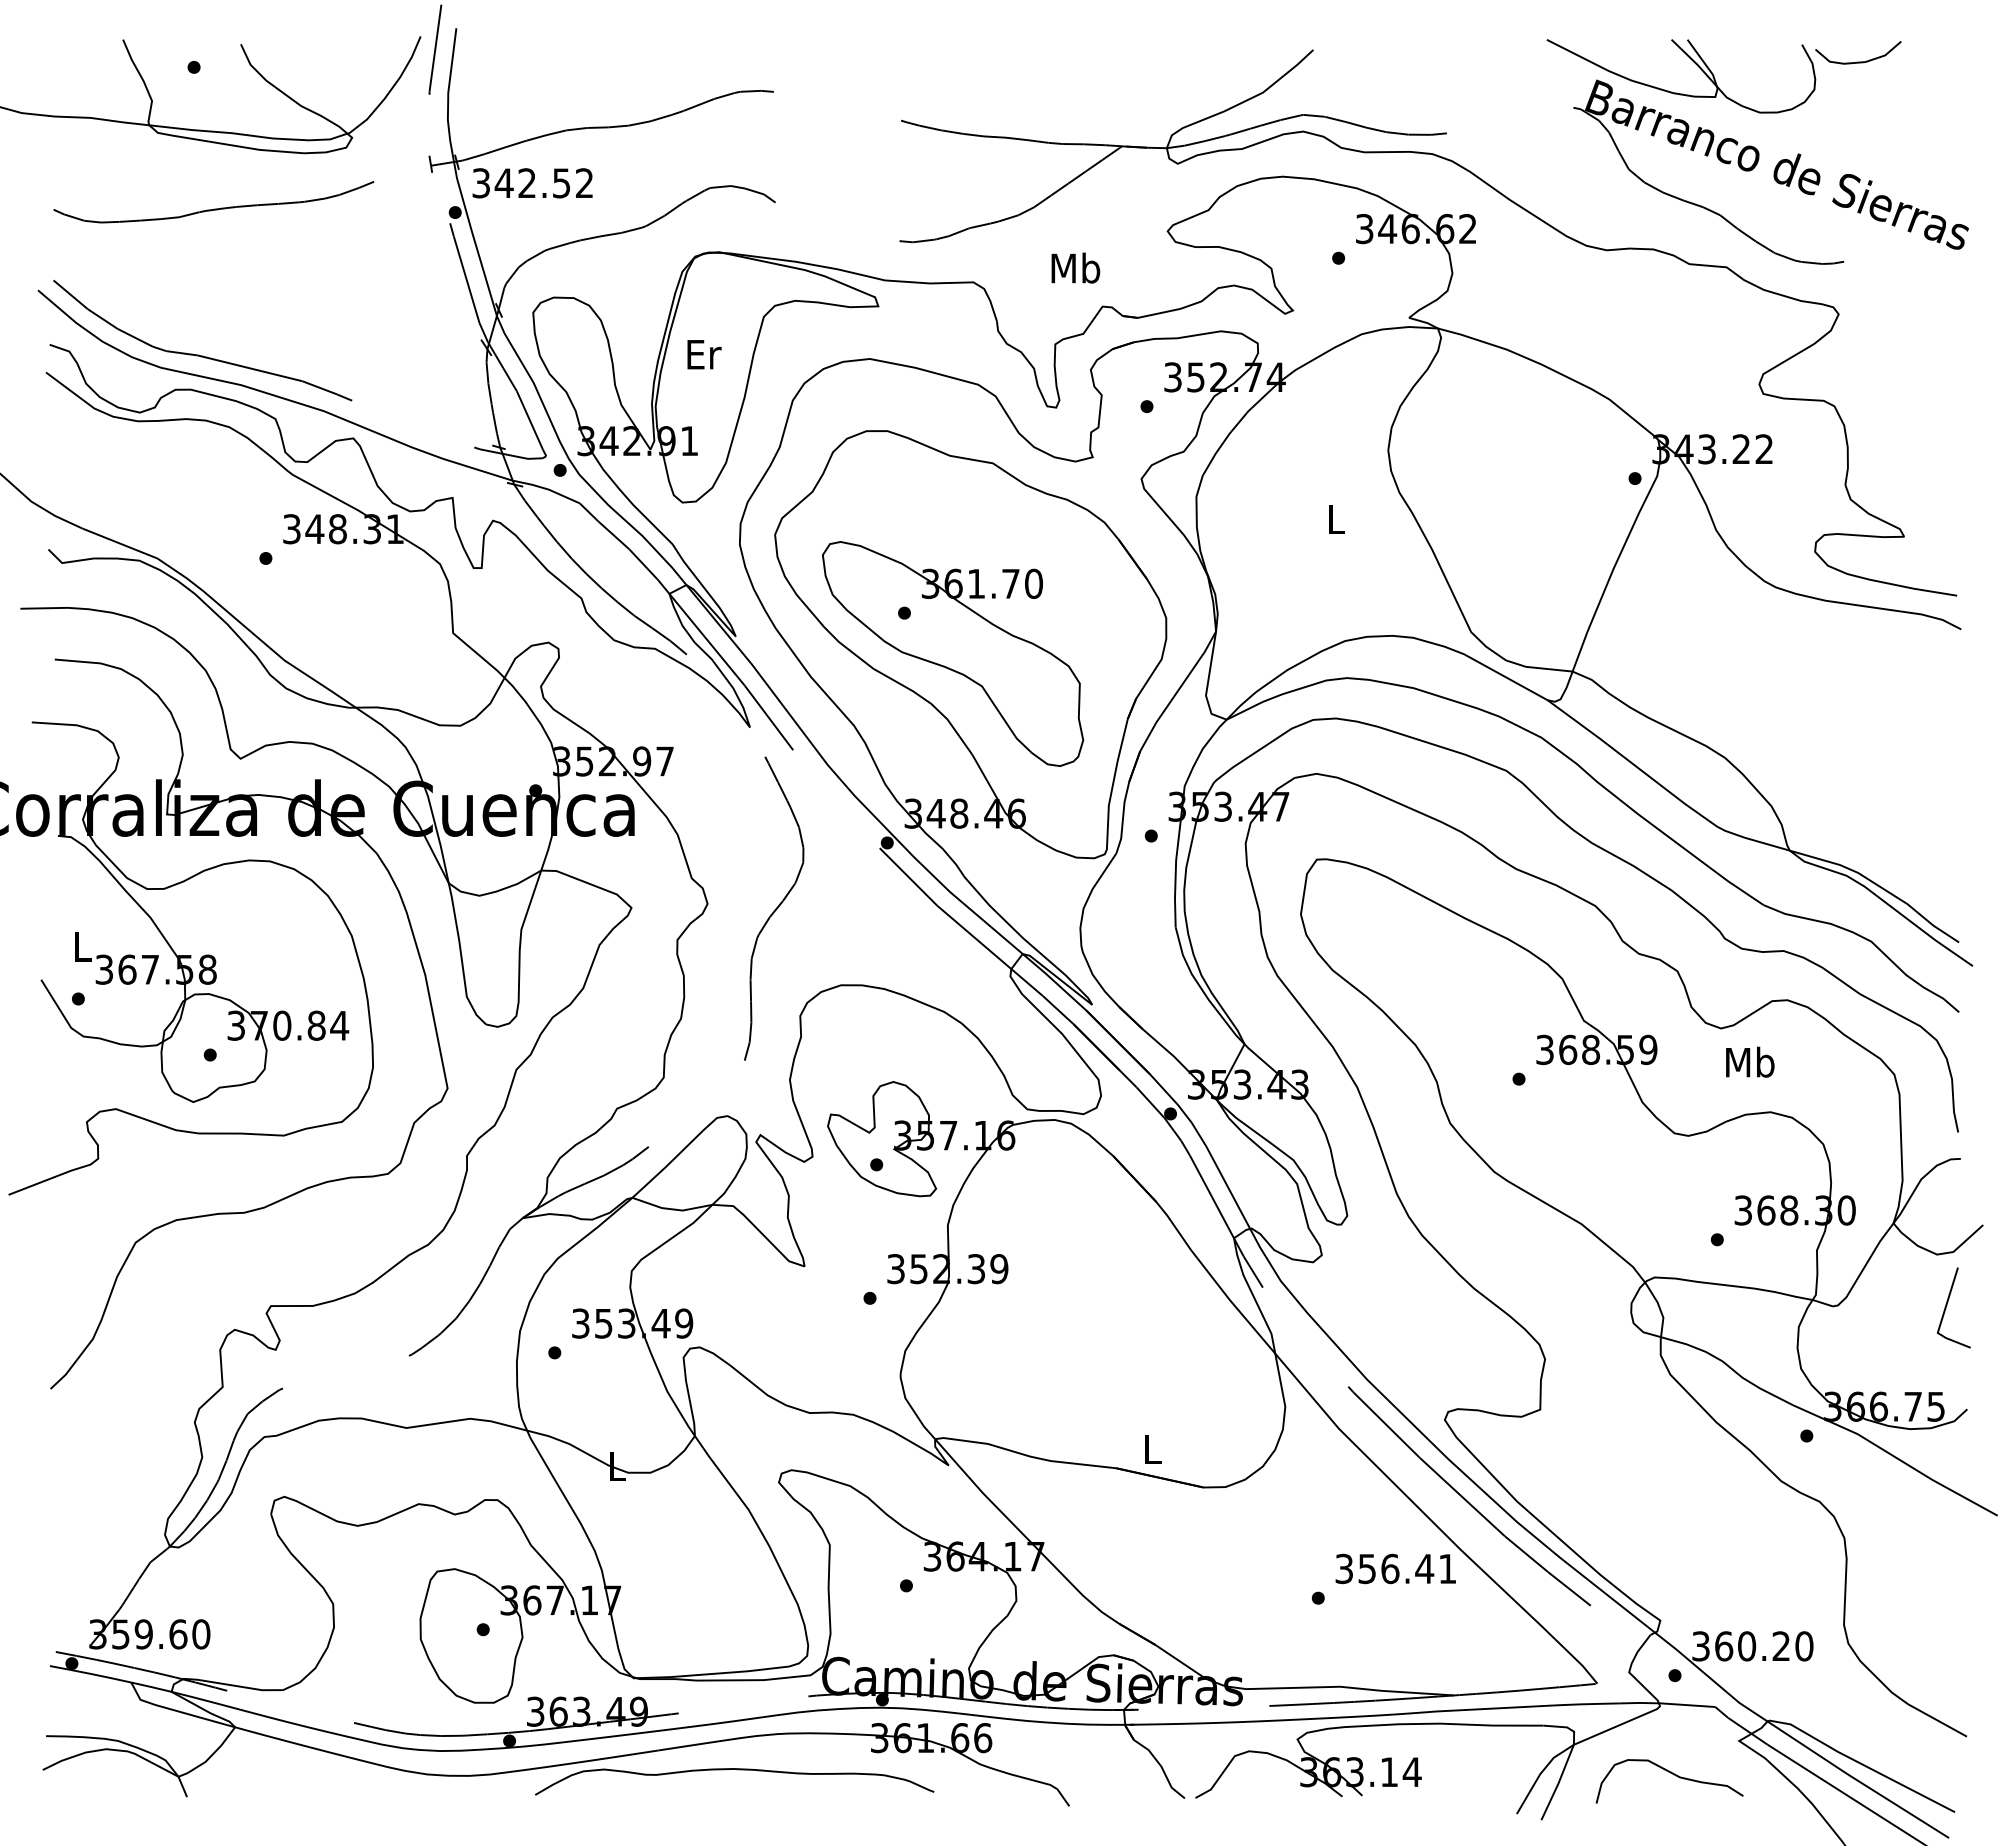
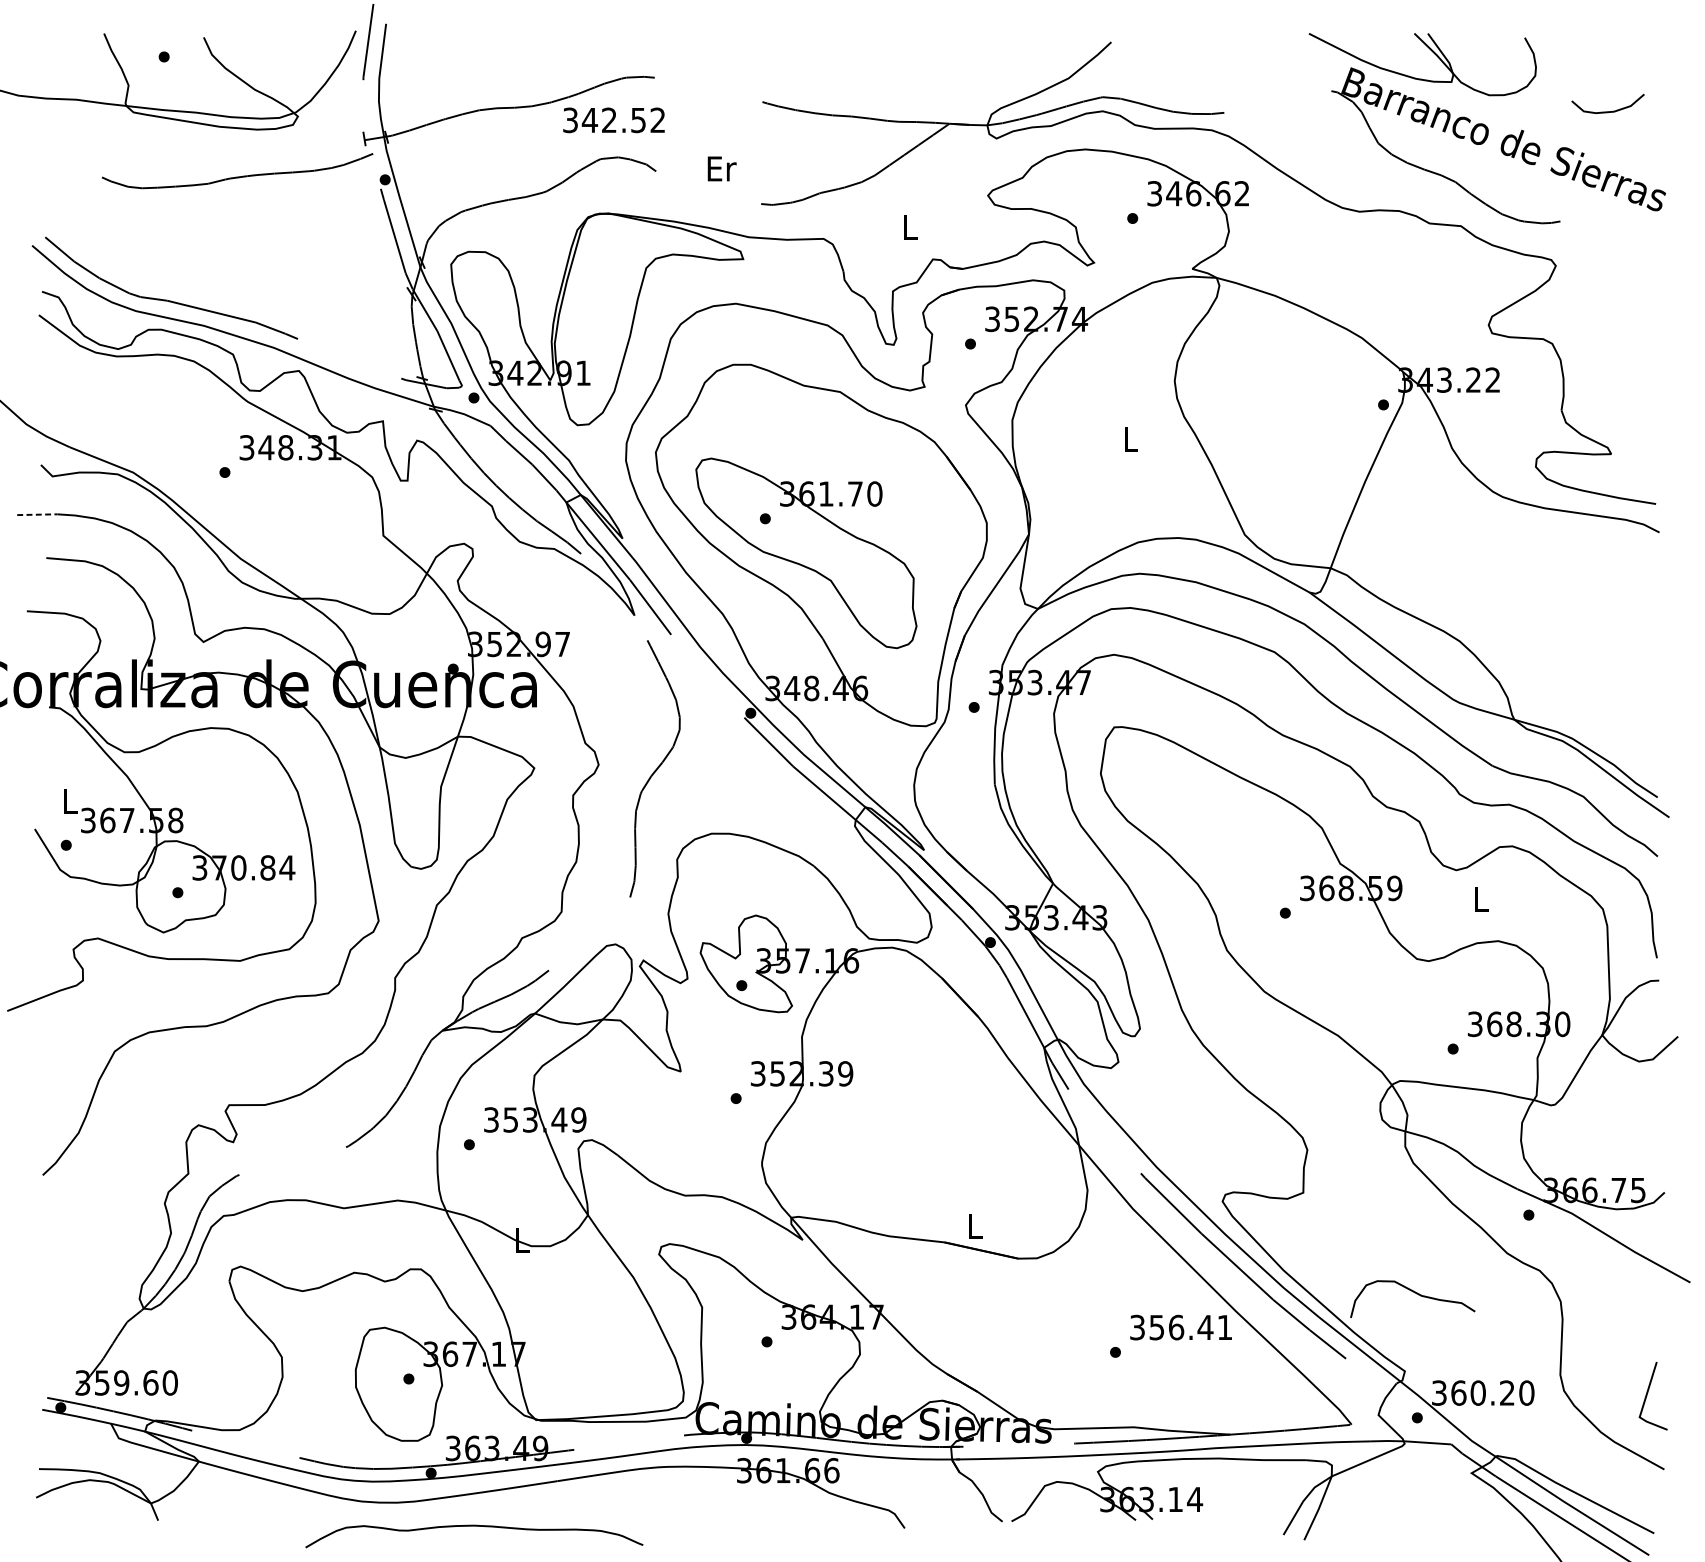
curve: (1858, 61) -> (1608, 111), moved
text: (532, 183) -> (613, 120), moved
curve: (214, 208) -> (238, 176), moved
text: (1075, 267) -> (910, 226), Mb -> L
text: (704, 354) -> (722, 168), moved
line: (44, 608) -> (37, 514), solid -> dashed
text: (1750, 1061) -> (1481, 898), Mb -> L
line: (1947, 1305) -> (1647, 1394), moved
curve: (738, 1770) -> (477, 1526), moved
curve: (1672, 1774) -> (1415, 1293), moved

